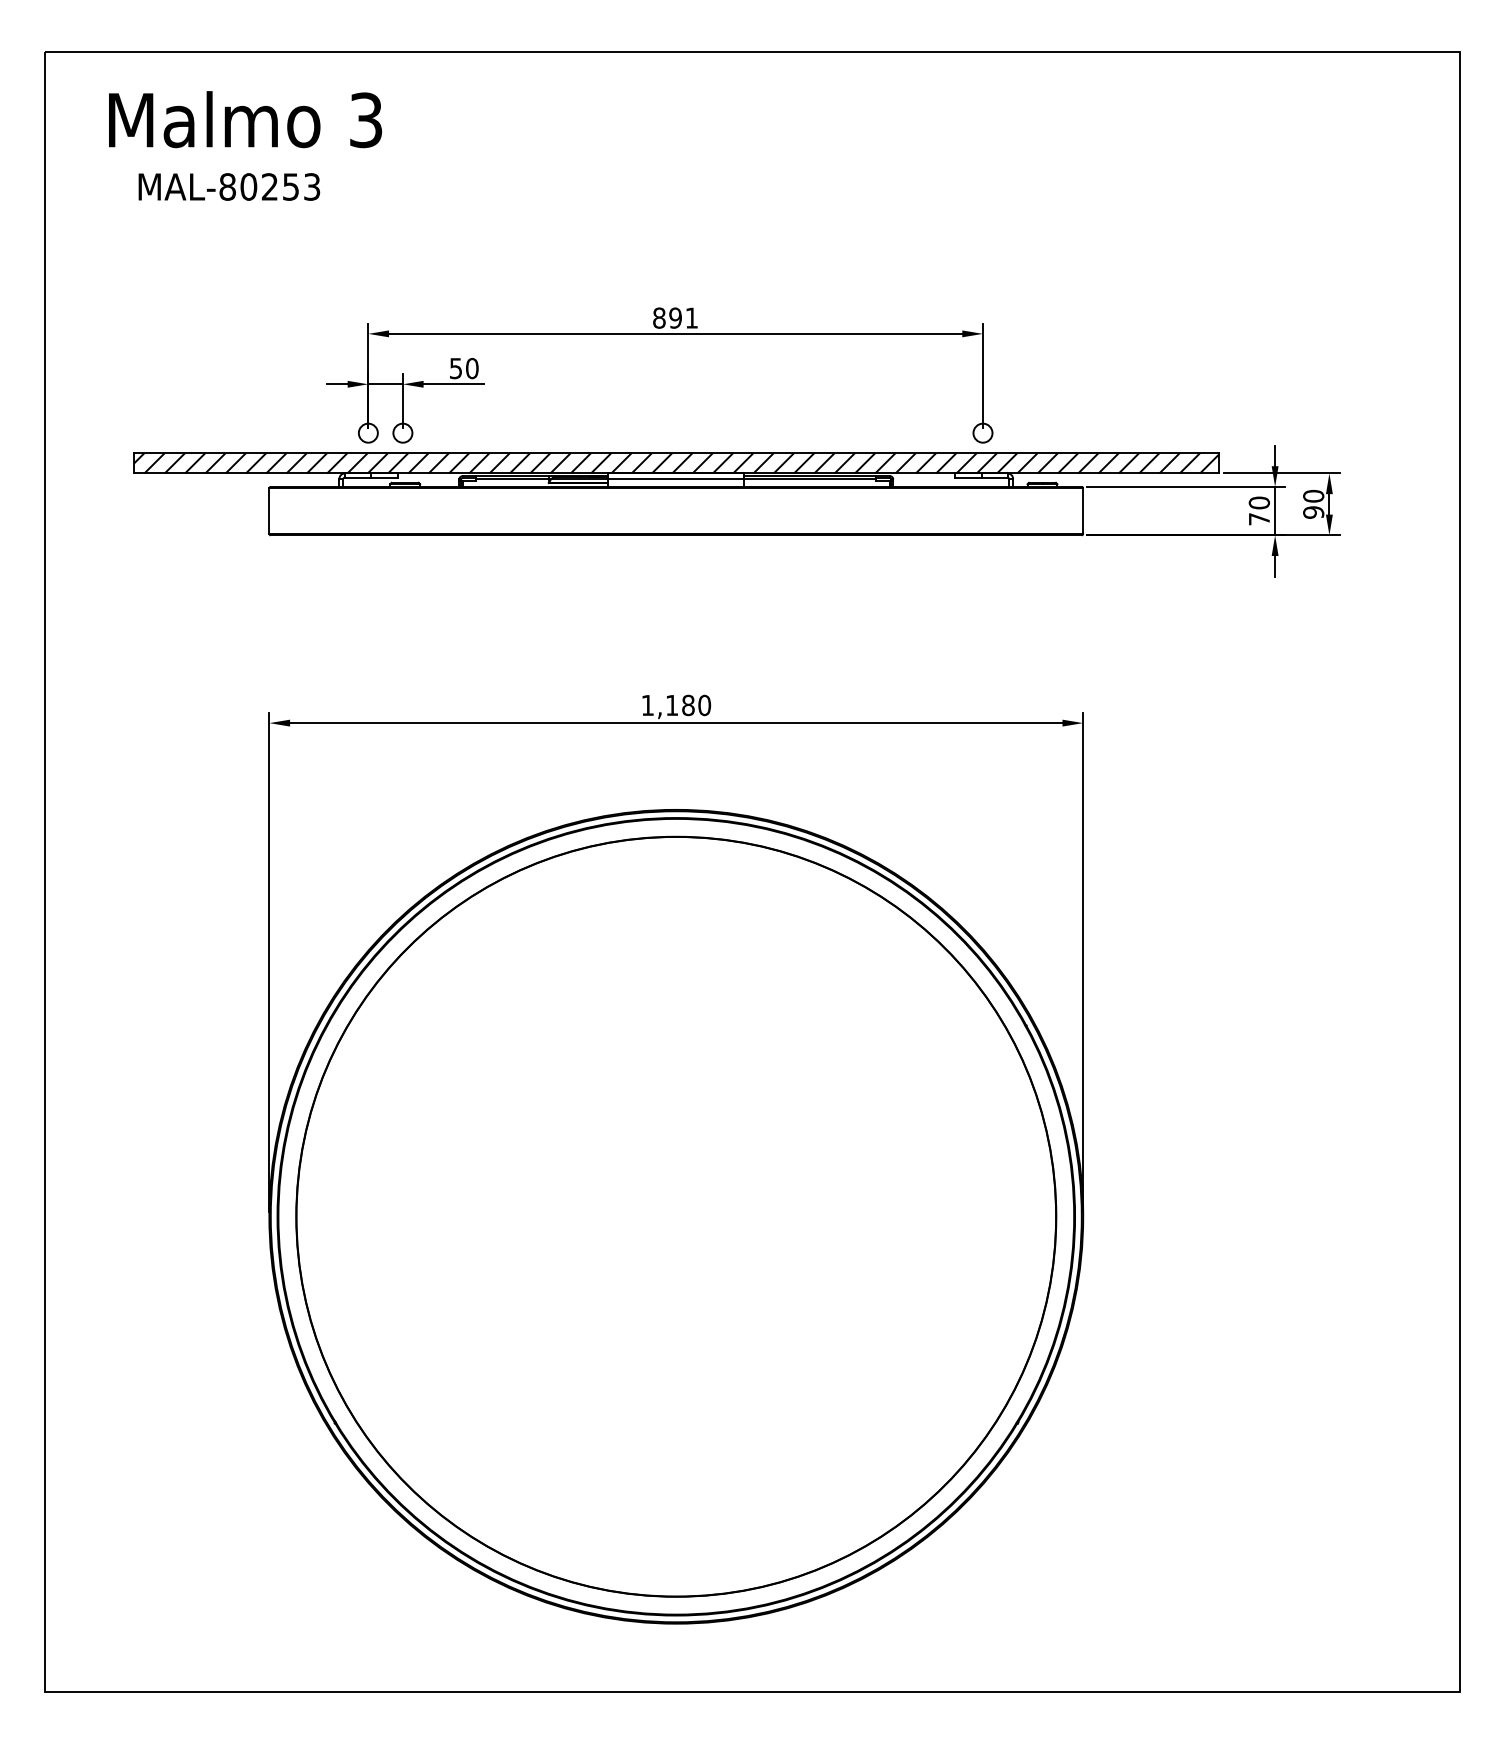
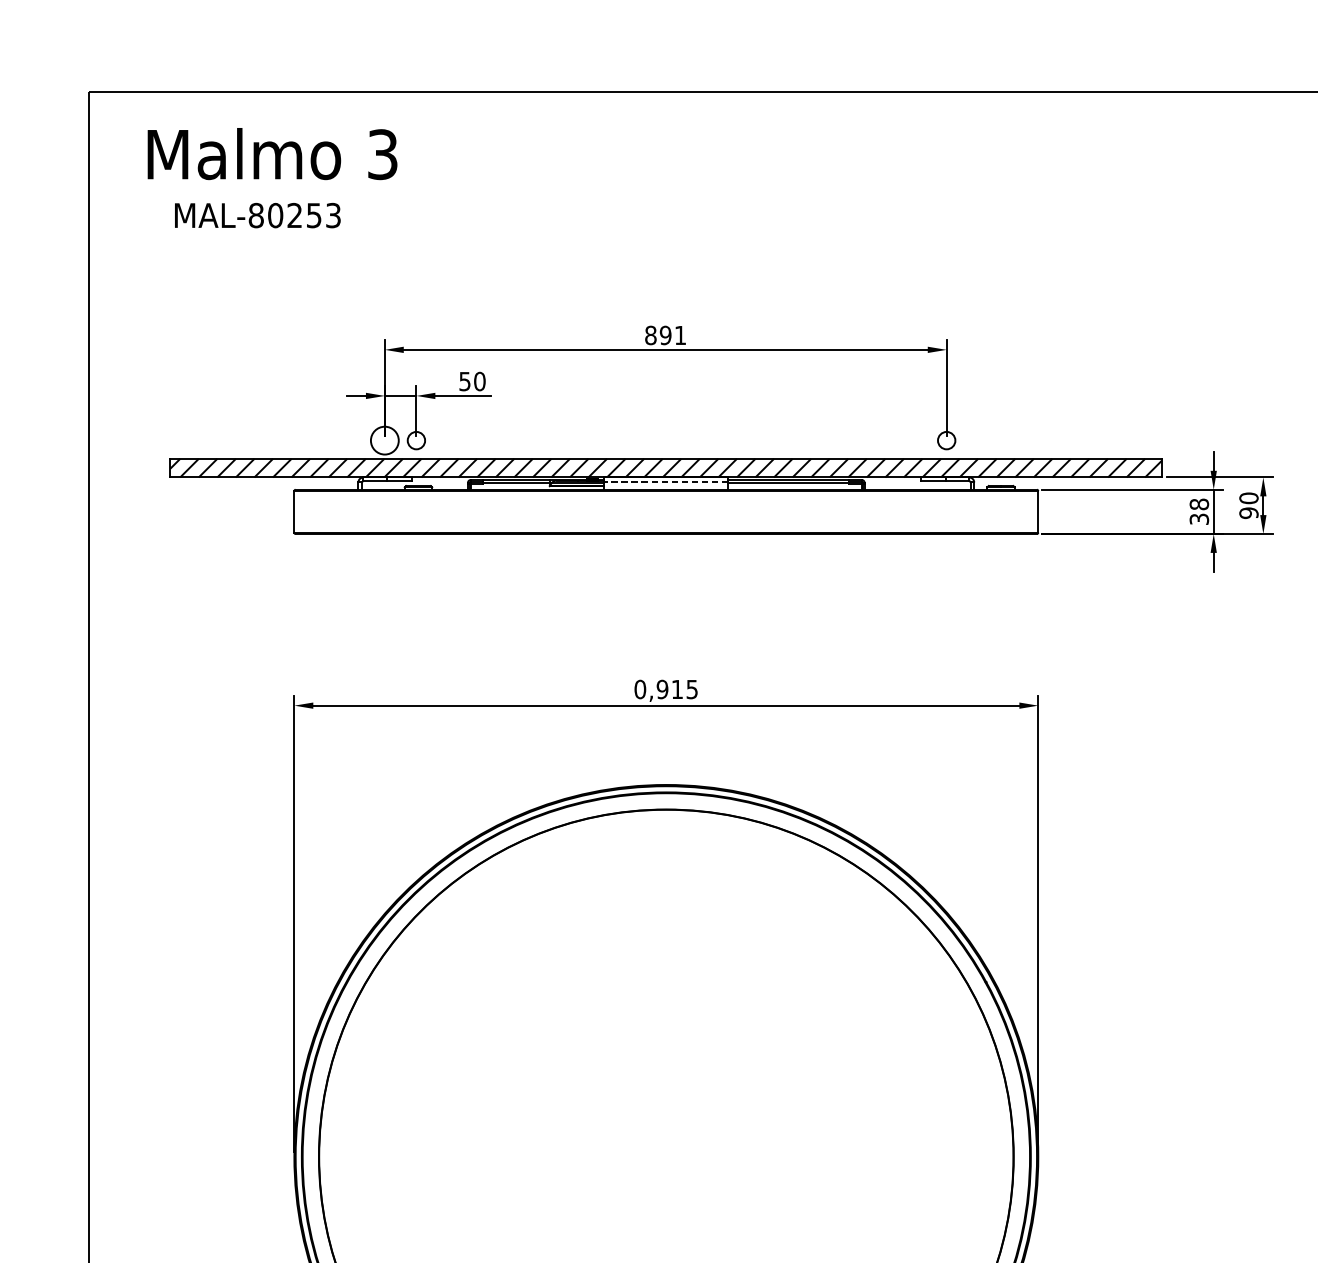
circle: (367, 432) -> (384, 440), size x1.6
line: (676, 478) -> (666, 482), solid -> dashed
text: (1259, 510) -> (1199, 511), 70 -> 38
text: (676, 705) -> (666, 689), 1,180 -> 0,915

